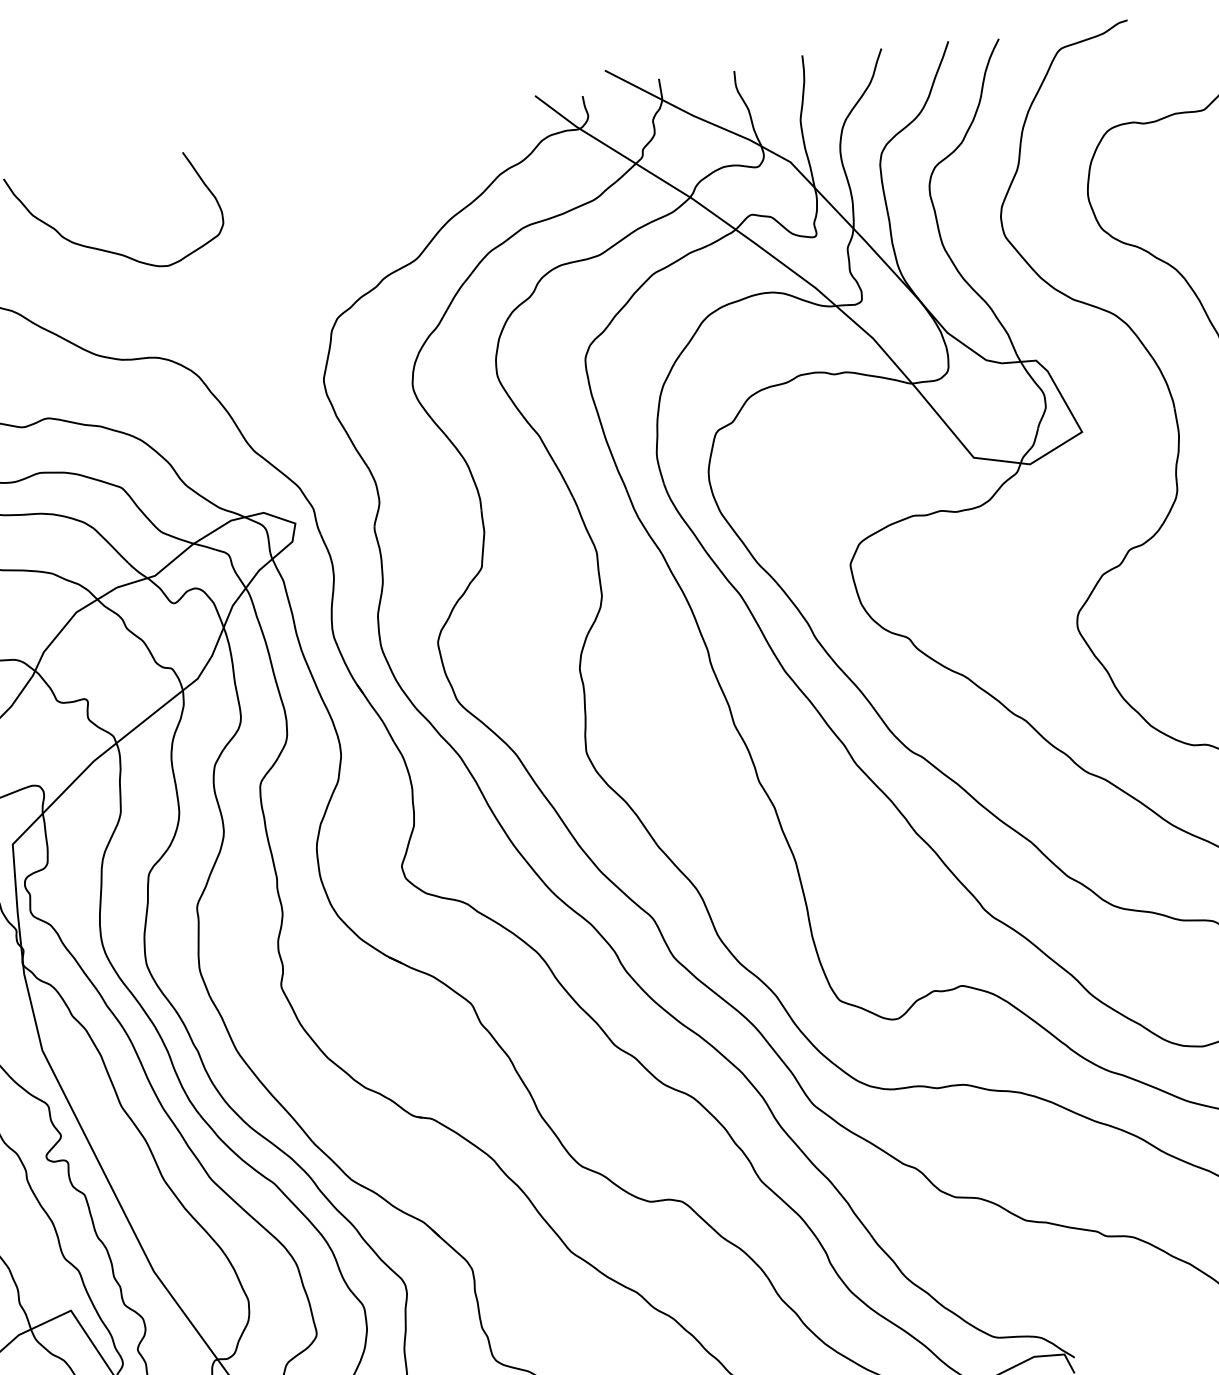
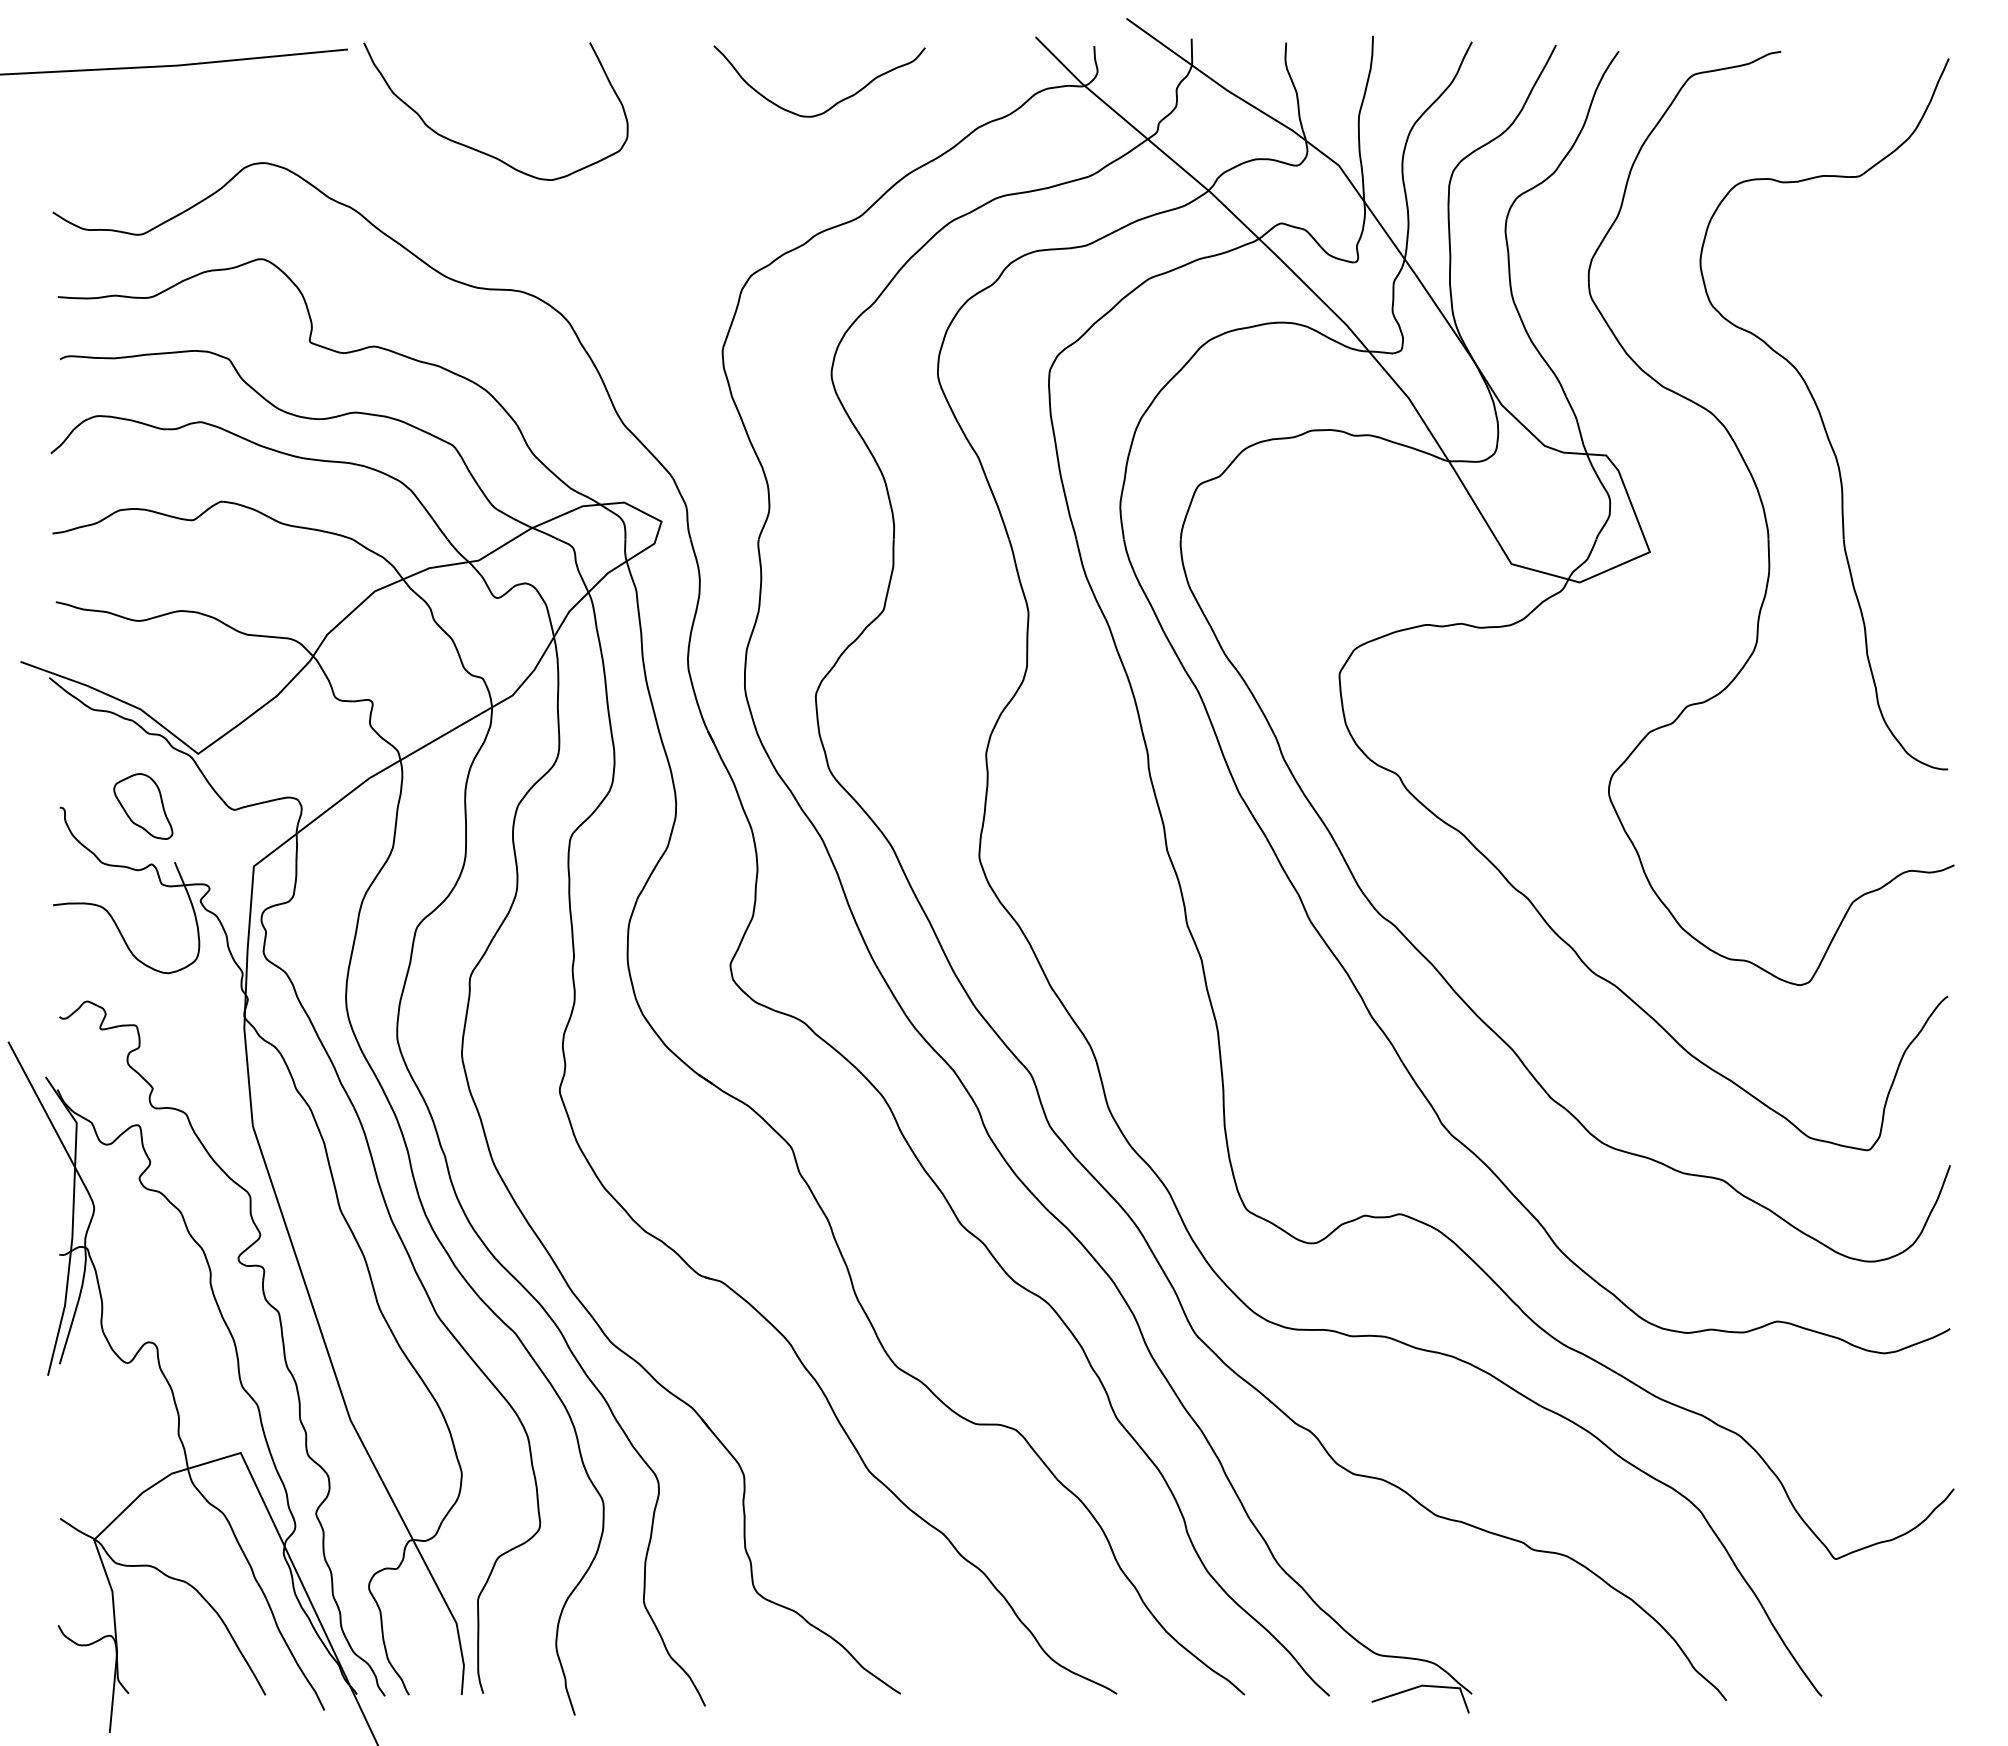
curve: (385, 171) -> (836, 102), added

